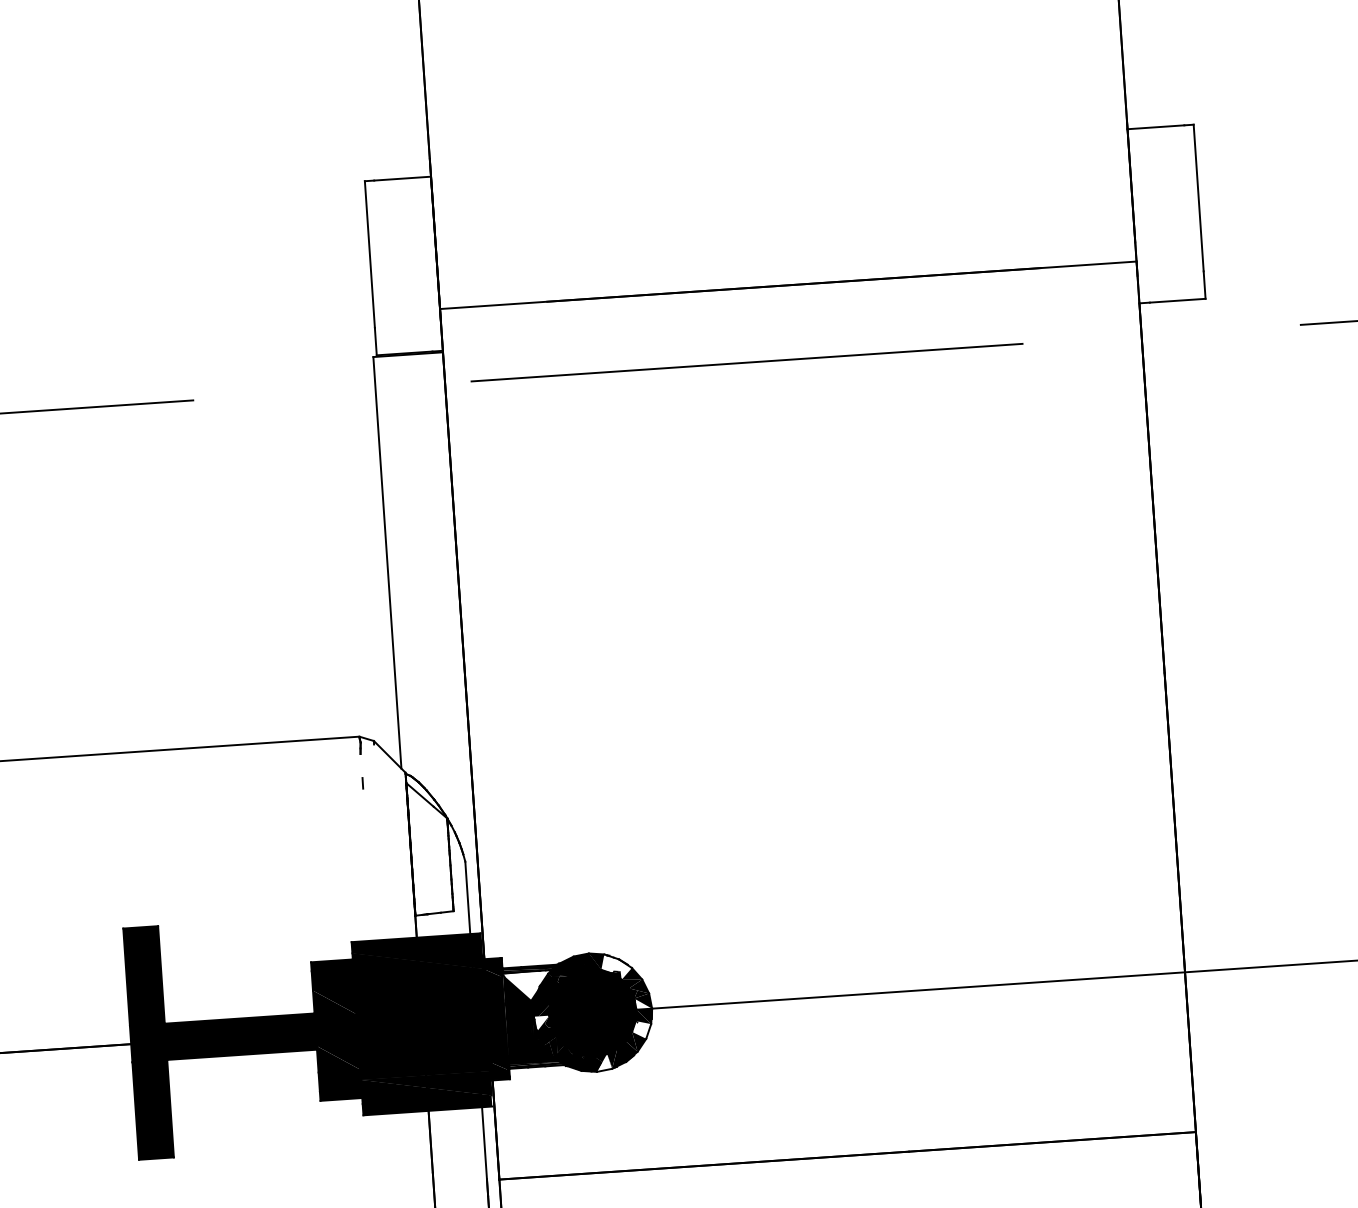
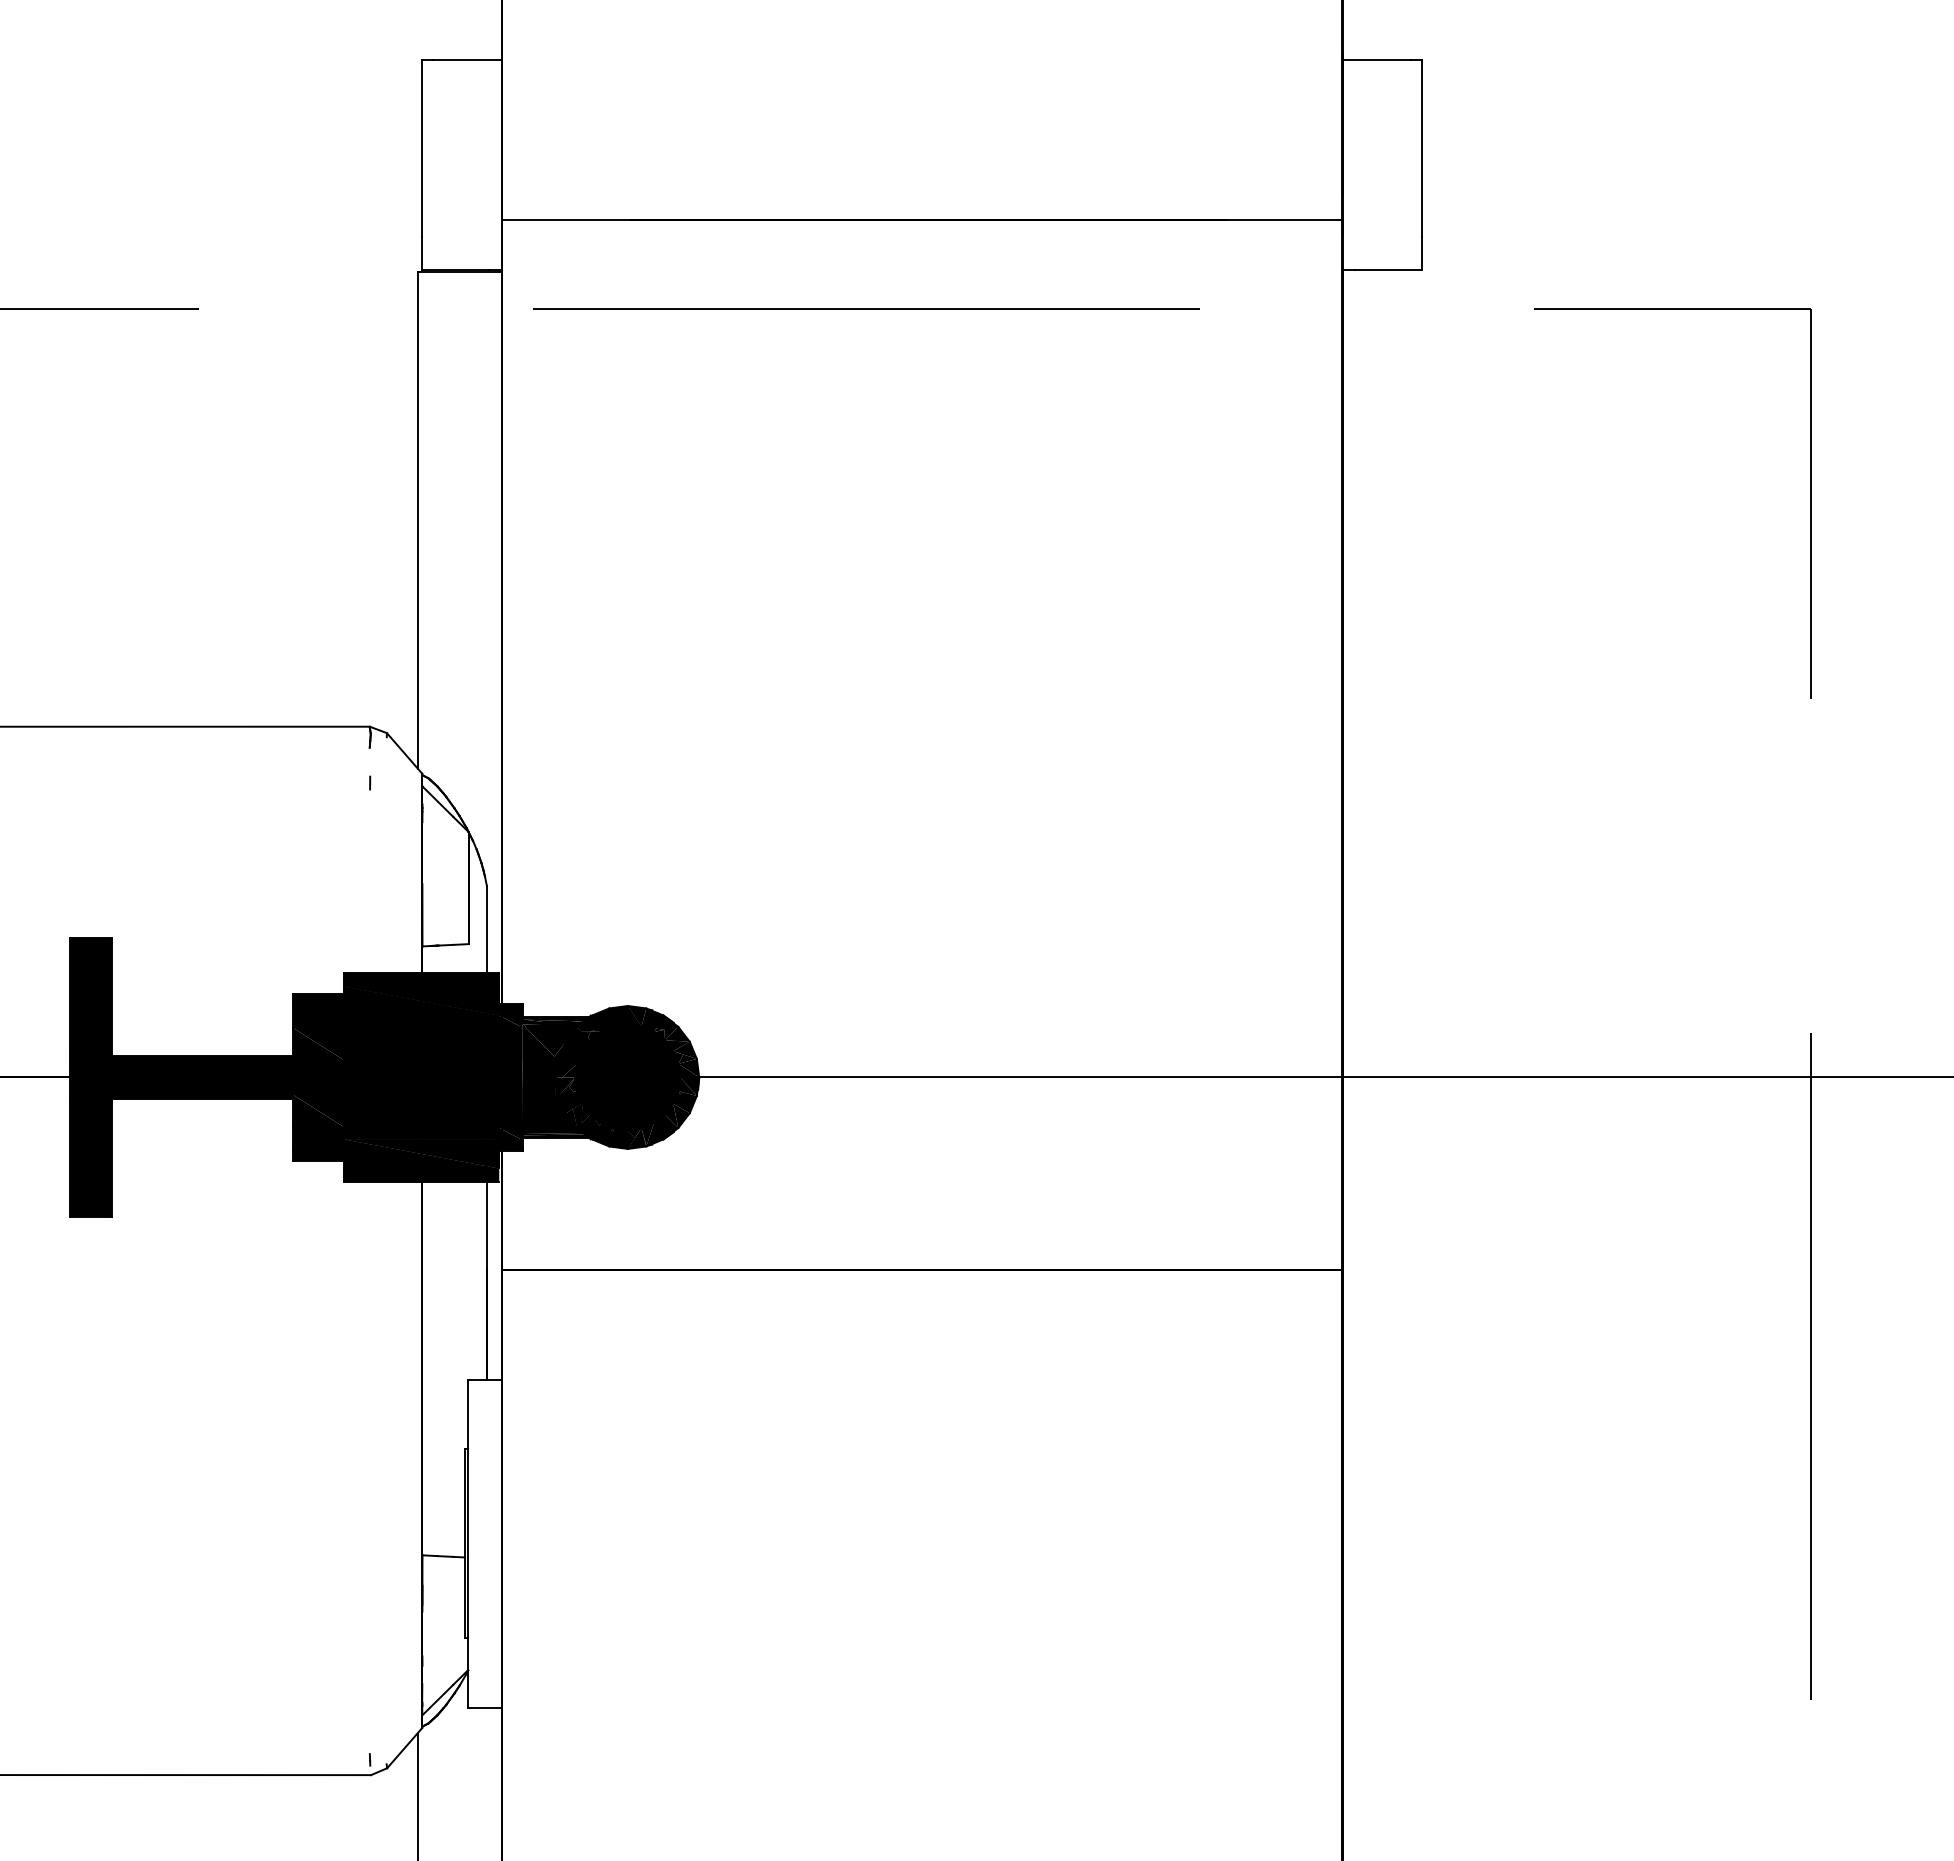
fill: (616, 967) -> (659, 1024), added
fill: (528, 985) -> (552, 1039), added
fill: (642, 1003) -> (688, 1070), added
fill: (541, 1023) -> (565, 1086), added
fill: (641, 1030) -> (684, 1102), added
fill: (603, 1062) -> (636, 1138), added

